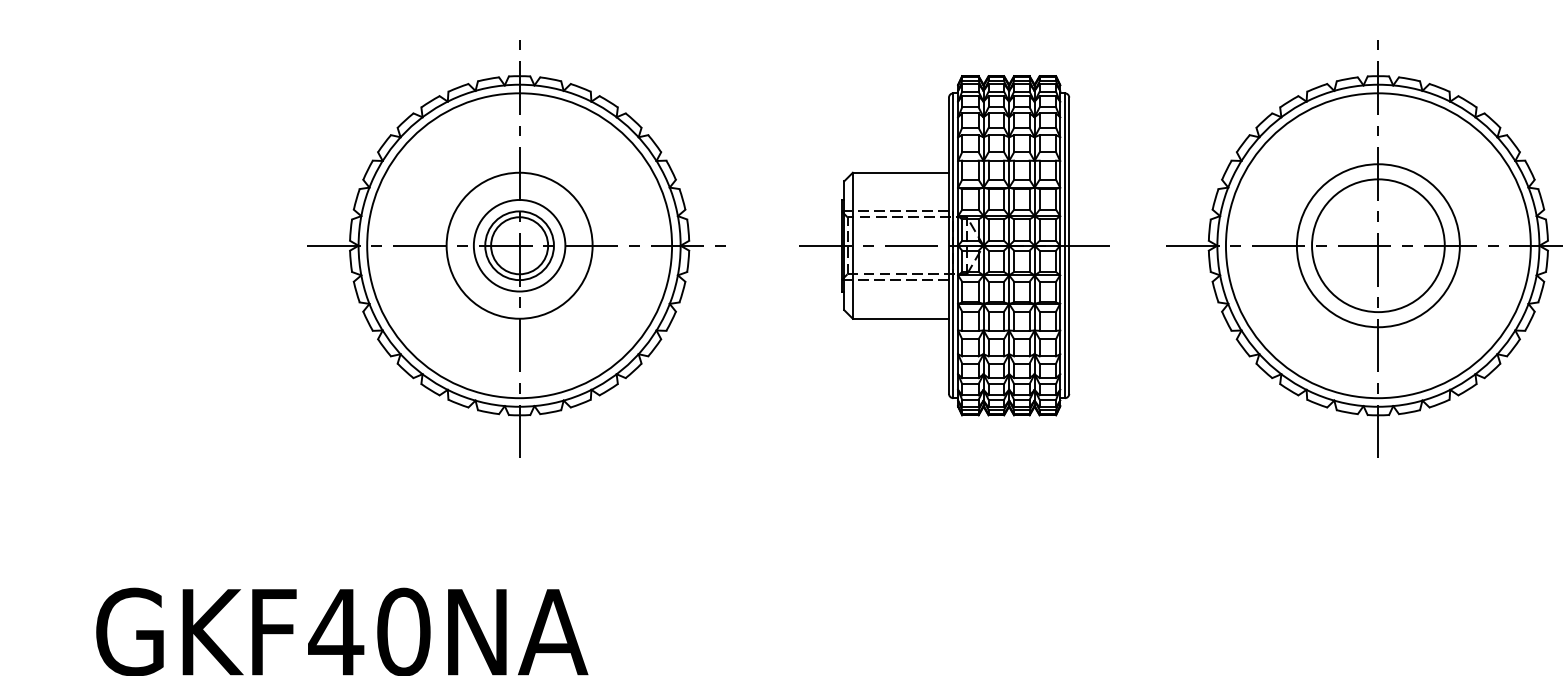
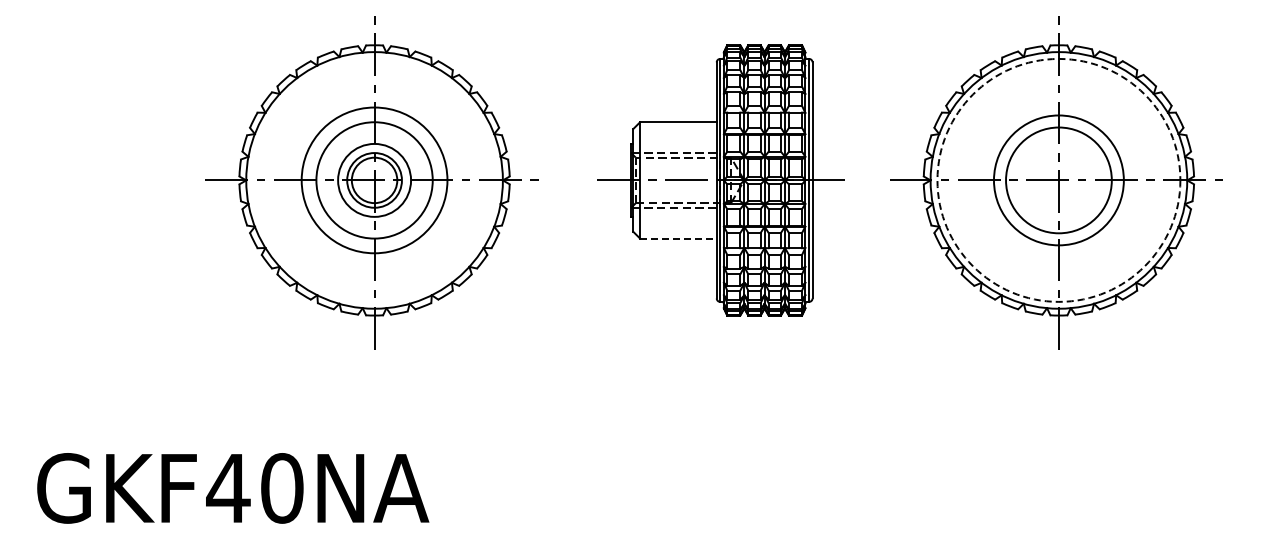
circle: (519, 244) -> (374, 179), size x0.6
circle: (1377, 244) -> (1058, 179), solid -> dashed
line: (901, 318) -> (678, 238), solid -> dashed

